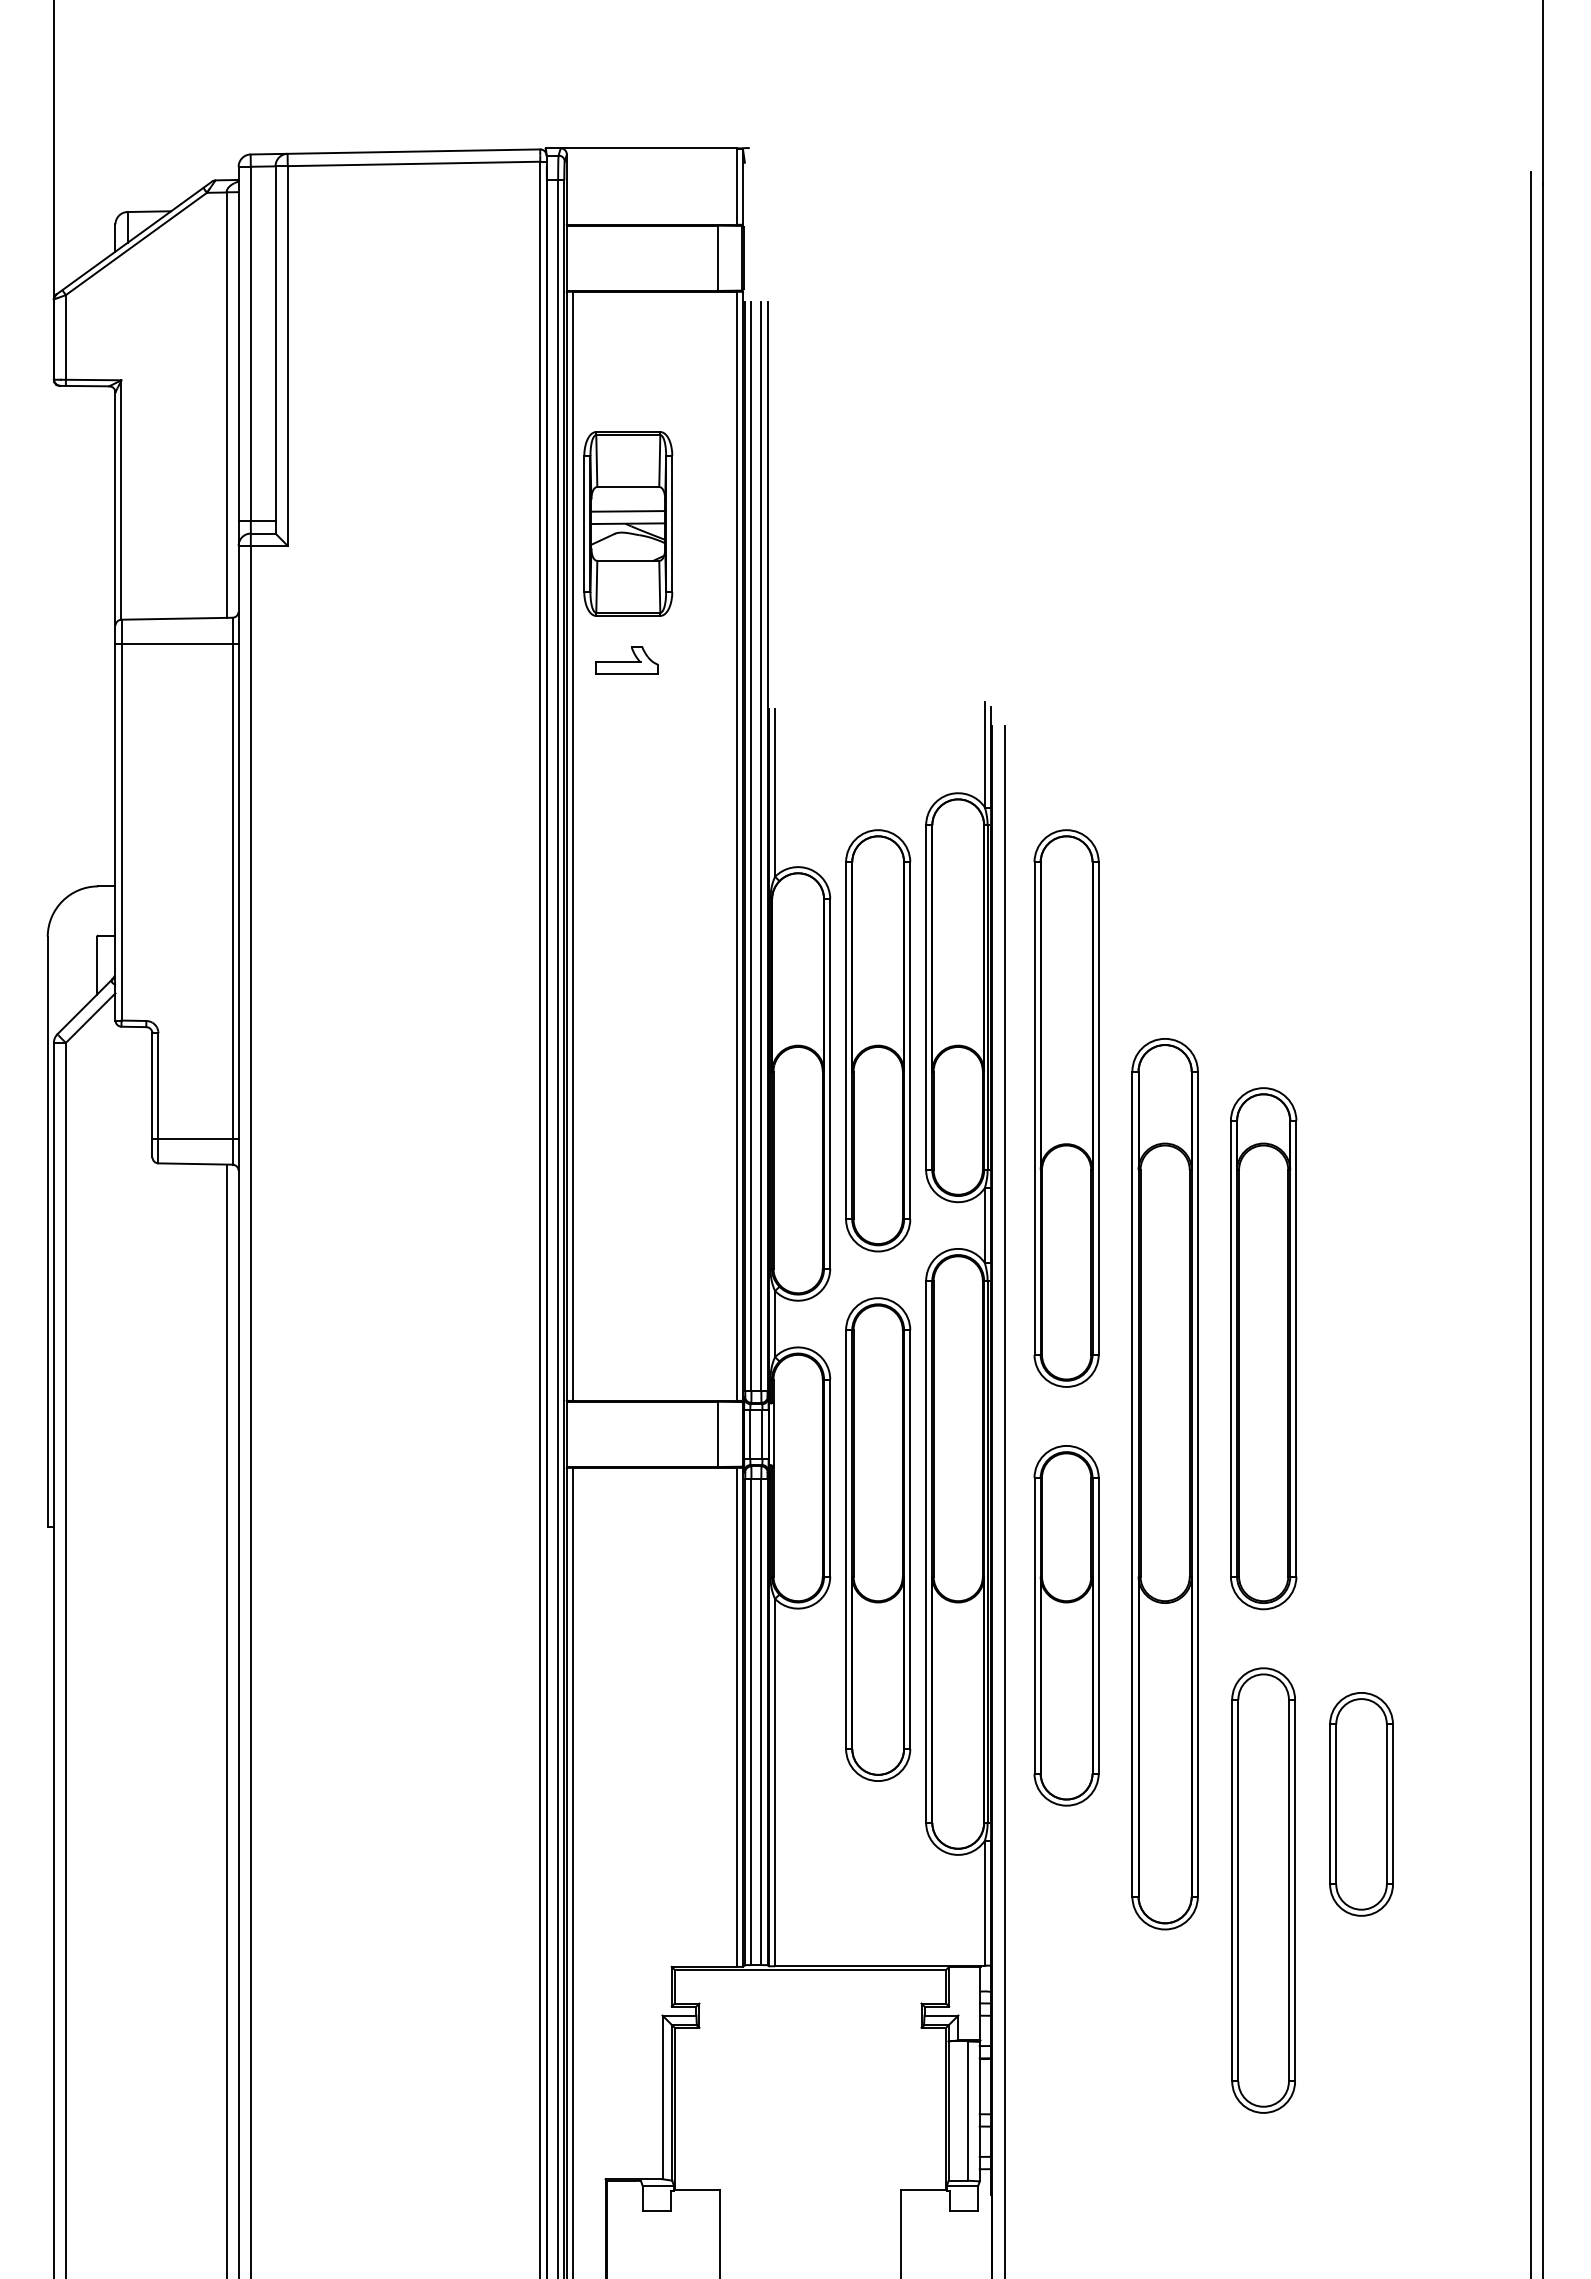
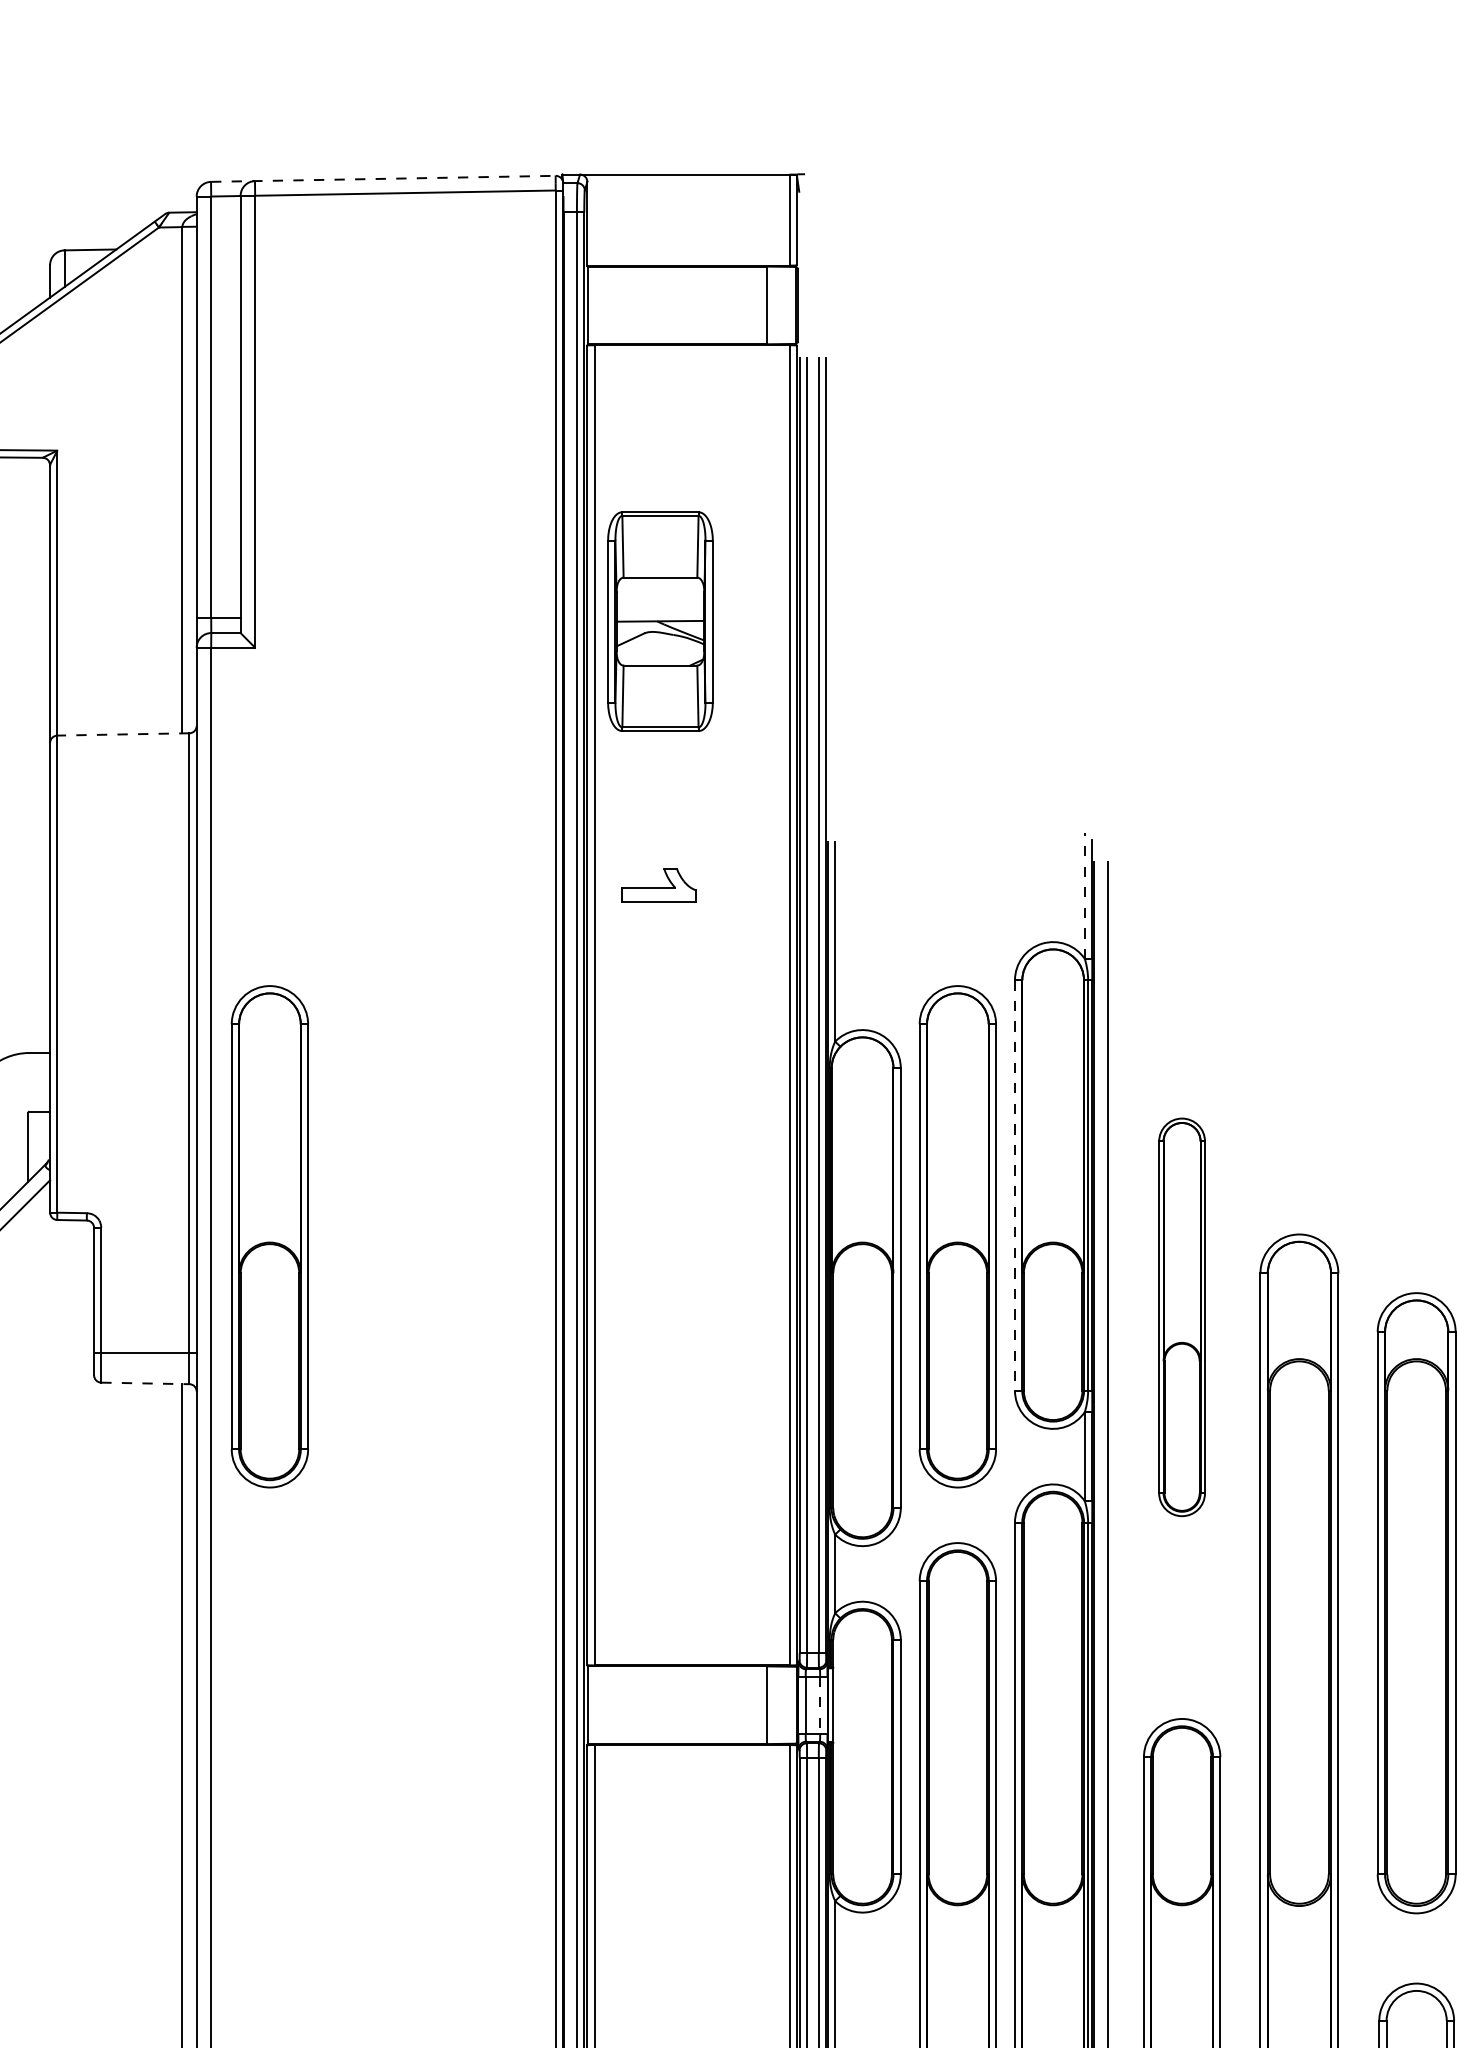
line: (395, 151) -> (383, 178), solid -> dashed
line: (628, 511) -> (660, 606), removed
line: (177, 618) -> (123, 734), solid -> dashed
line: (176, 643) -> (122, 763), removed
part: (626, 660) -> (658, 885), moved
line: (984, 754) -> (1084, 896), solid -> dashed
line: (926, 998) -> (1015, 1186), solid -> dashed
part: (300, 1040) -> (270, 1236), added
part: (1066, 1108) -> (1182, 1317), size x0.6
line: (196, 1164) -> (146, 1383), solid -> dashed
line: (762, 1435) -> (820, 1706), solid -> dashed

